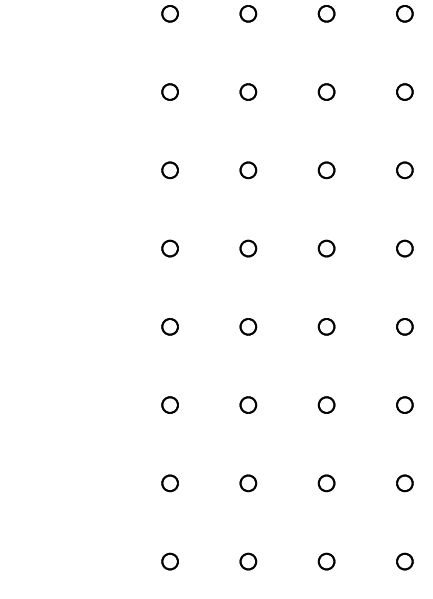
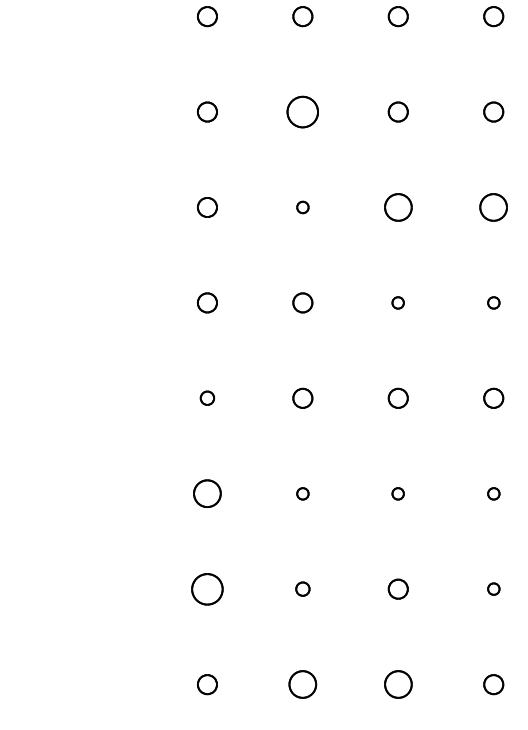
part: (248, 91) -> (302, 111), size x1.6
part: (248, 170) -> (302, 207), size x0.6
part: (325, 170) -> (397, 207), size x1.4
part: (404, 170) -> (493, 207), size x1.4
part: (325, 248) -> (397, 302), size x0.6
part: (404, 248) -> (493, 302), size x0.6
part: (170, 326) -> (207, 397), size x0.7
part: (170, 404) -> (207, 493), size x1.4
part: (248, 404) -> (302, 493), size x0.6
part: (325, 404) -> (397, 493), size x0.6
part: (404, 404) -> (493, 493), size x0.6
part: (170, 482) -> (207, 588), size x1.6
part: (248, 482) -> (302, 588), size x0.7
part: (404, 482) -> (493, 588), size x0.6
part: (248, 561) -> (302, 684), size x1.4
part: (325, 561) -> (397, 684), size x1.4

